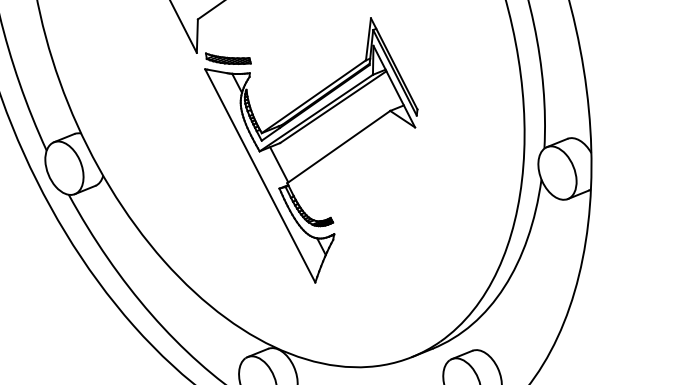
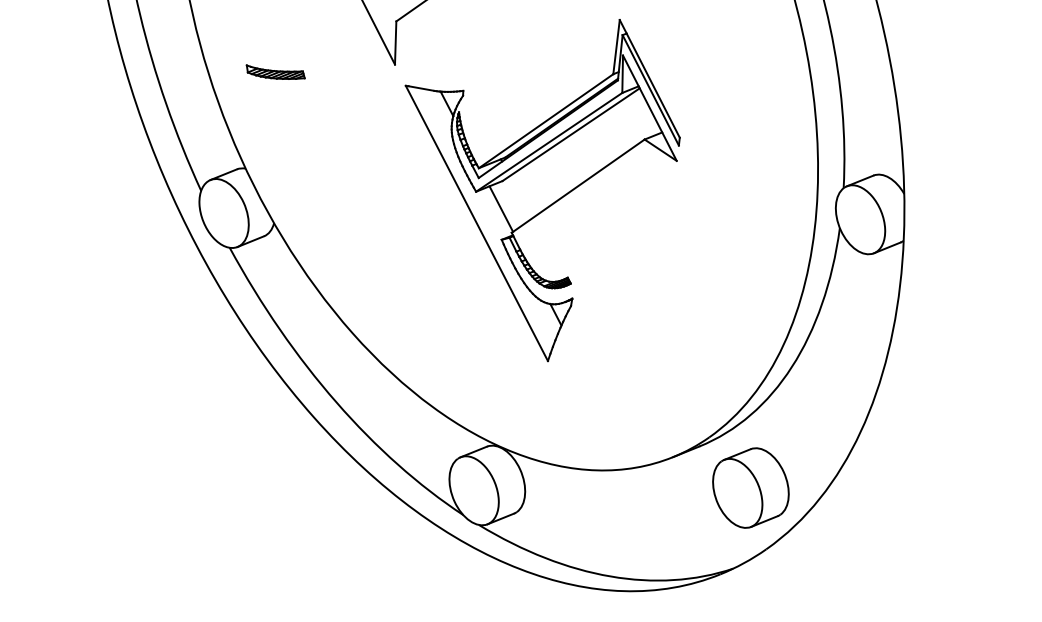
part: (228, 58) -> (275, 71), moved

